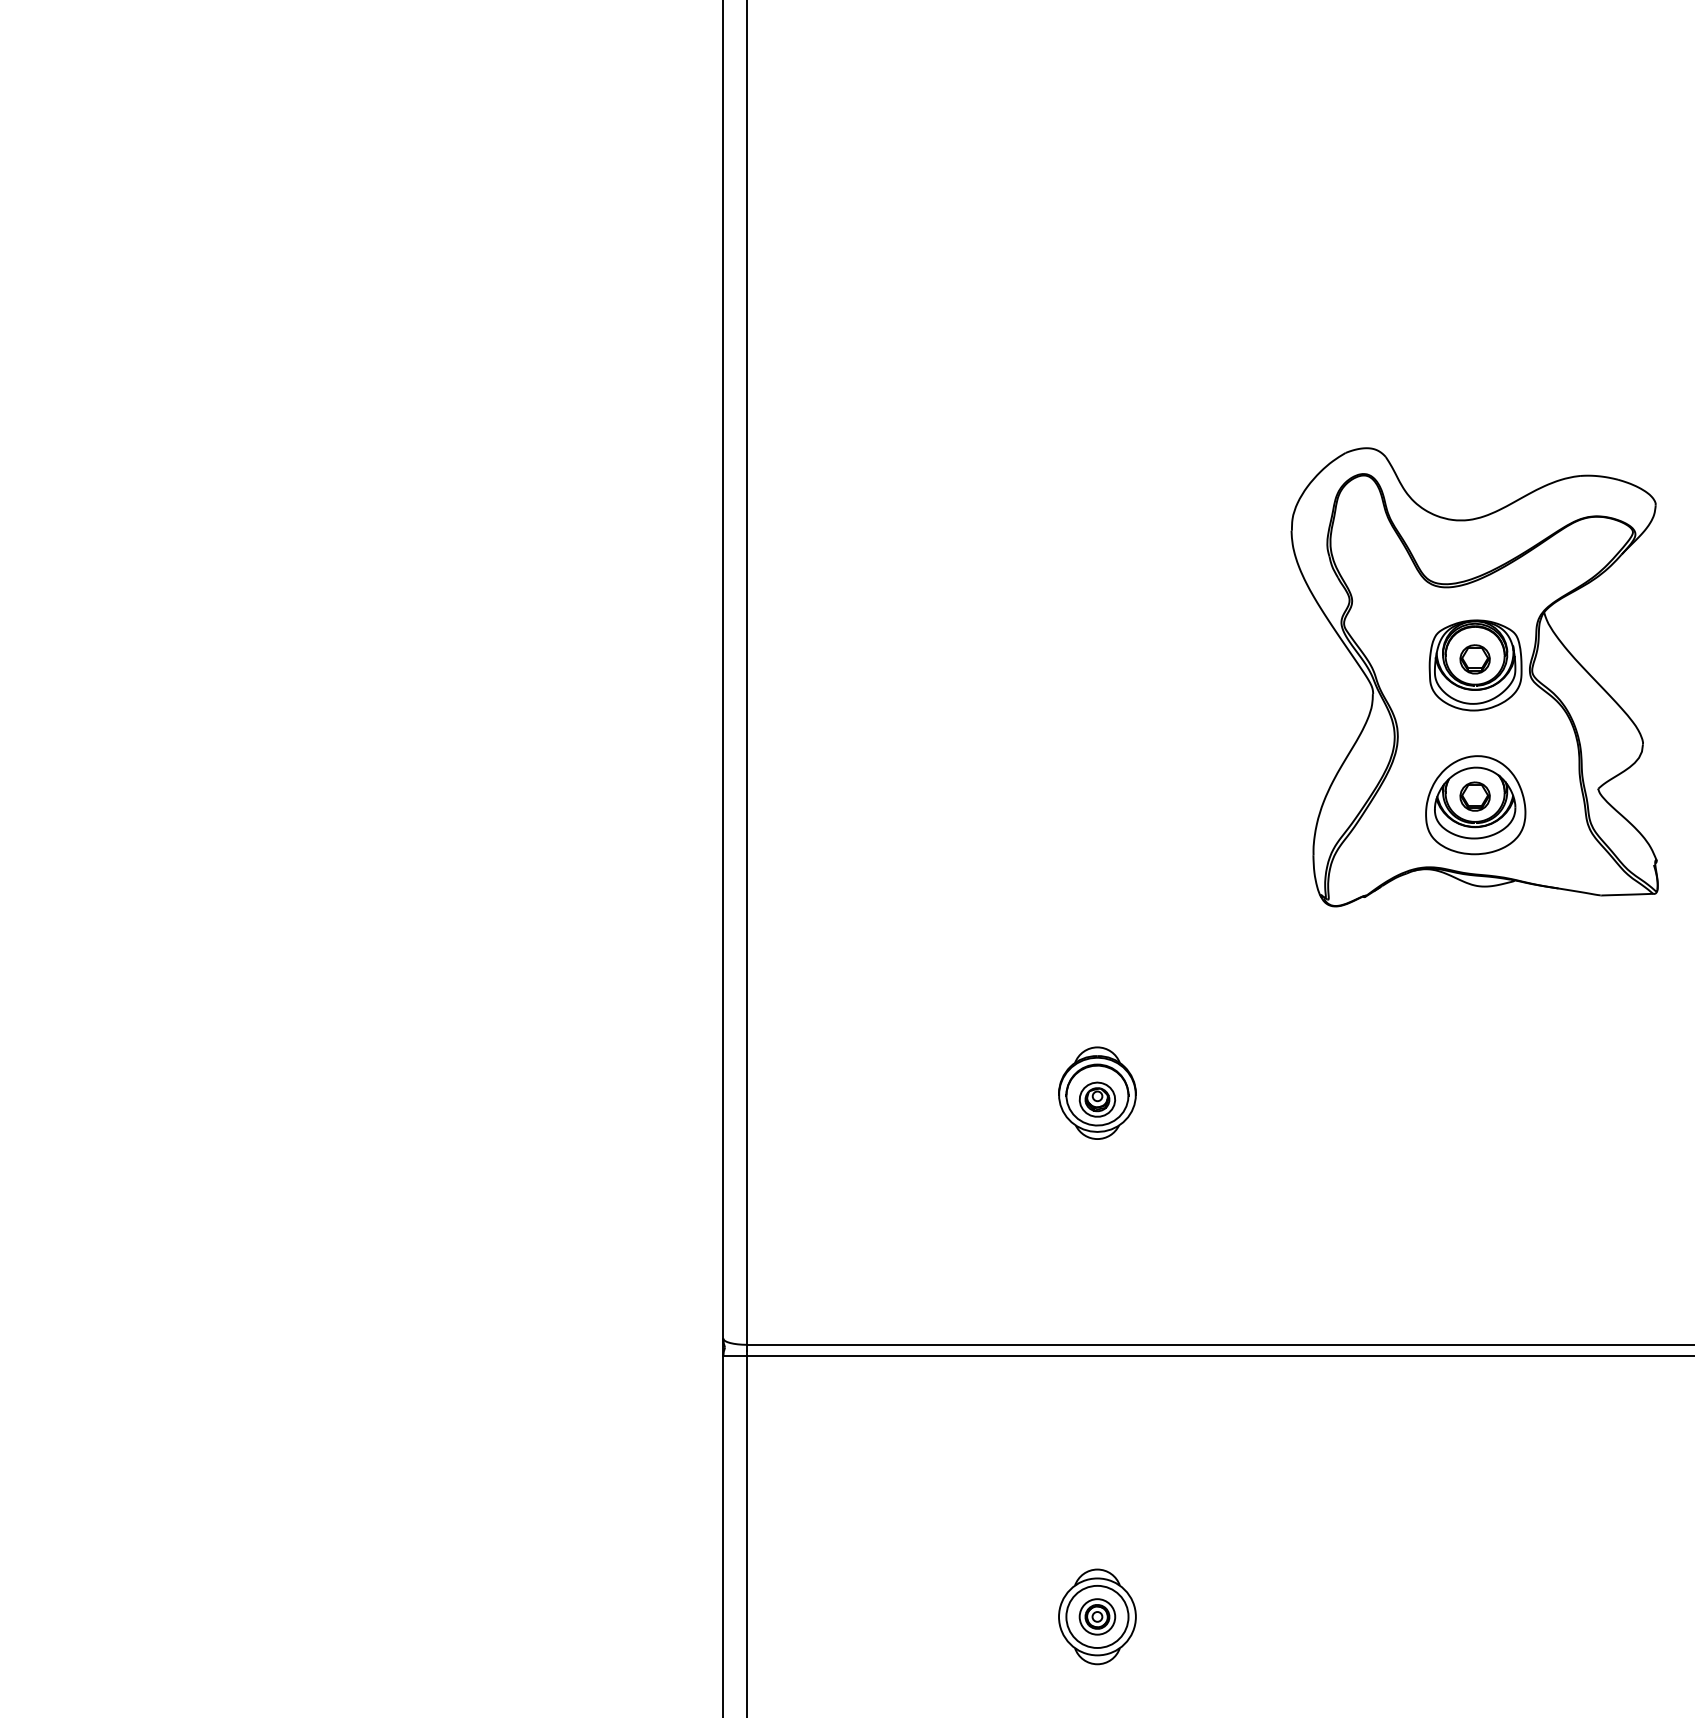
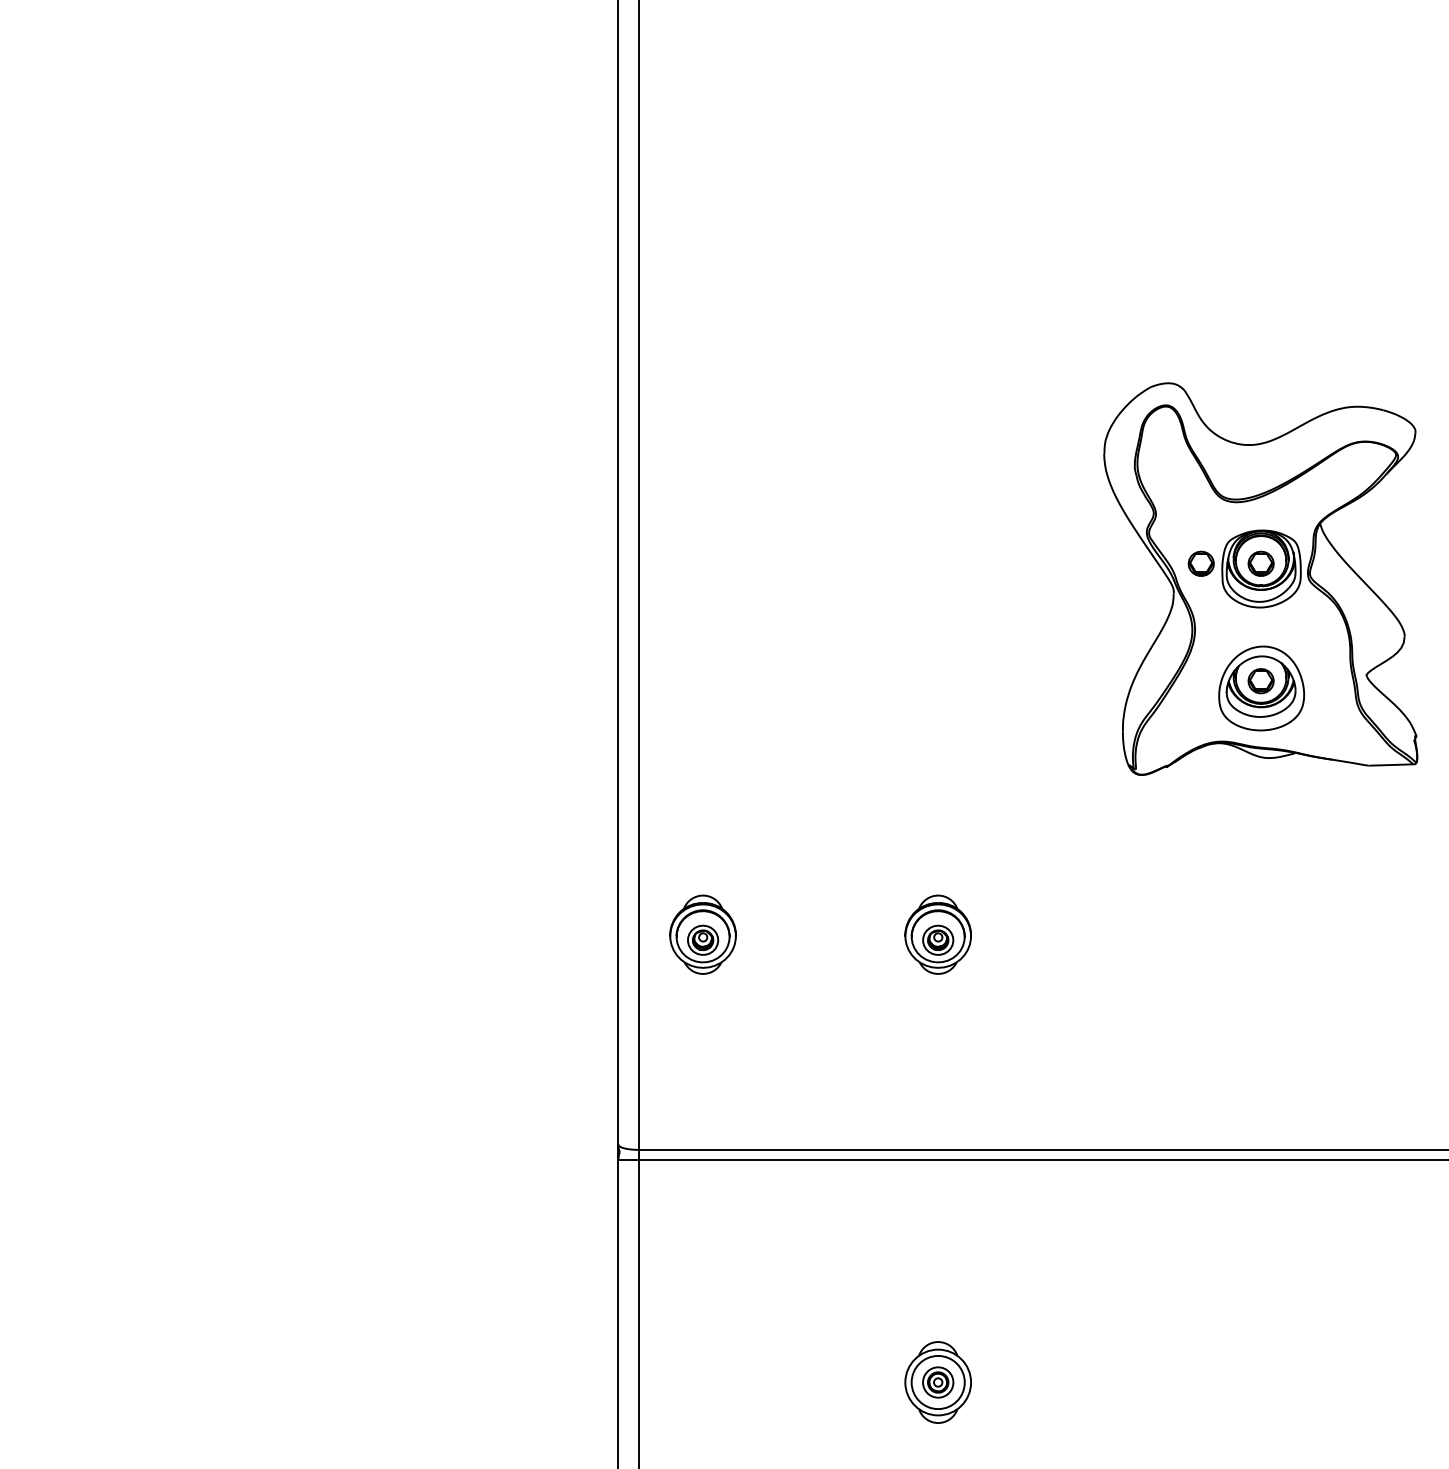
part: (1404, 659) -> (1200, 563), added
part: (822, 1092) -> (703, 934), added

